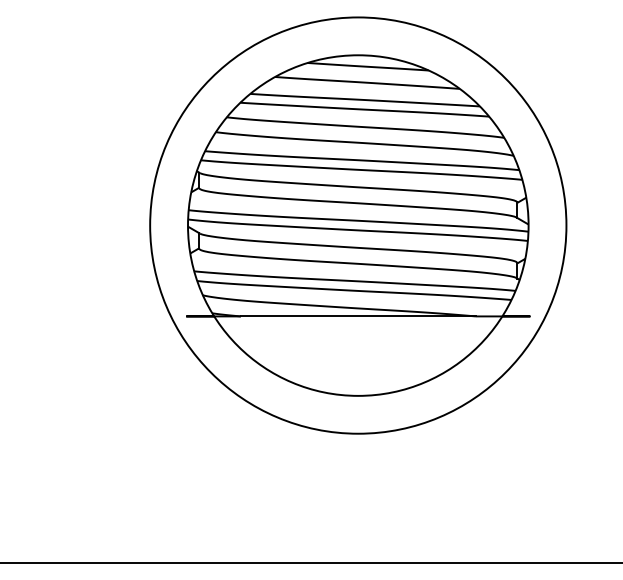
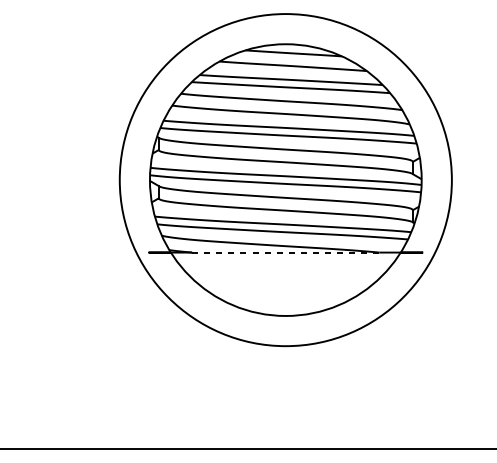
line: (358, 316) -> (285, 252), solid -> dashed

